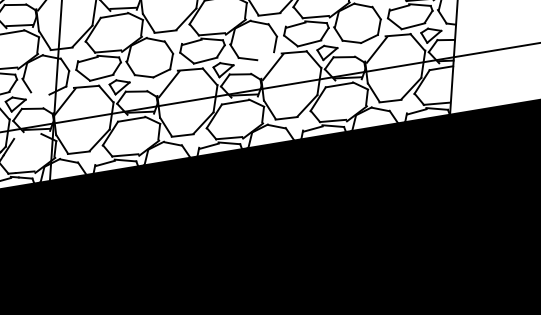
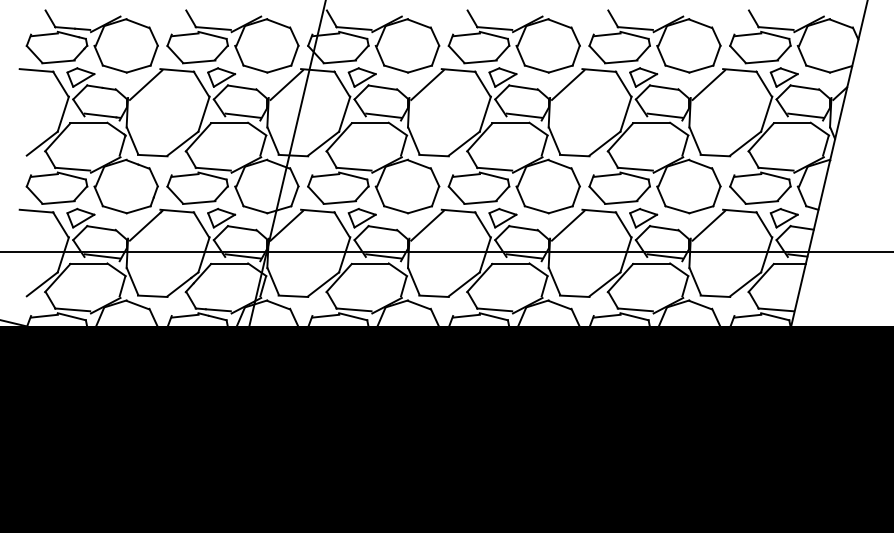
line: (265, 55) -> (560, 209), added
line: (40, 93) -> (255, 209), added
line: (27, 137) -> (229, 264), added

